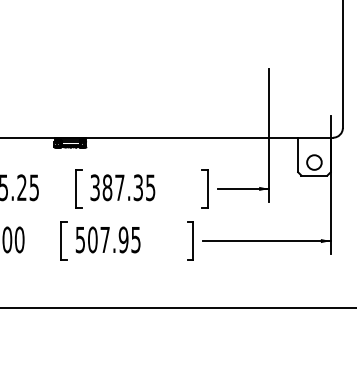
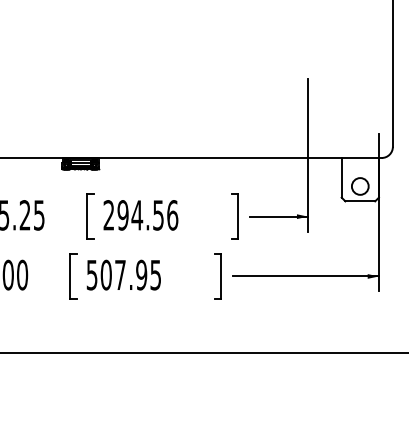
text: (122, 187) -> (140, 215), 387.35 -> 294.56

